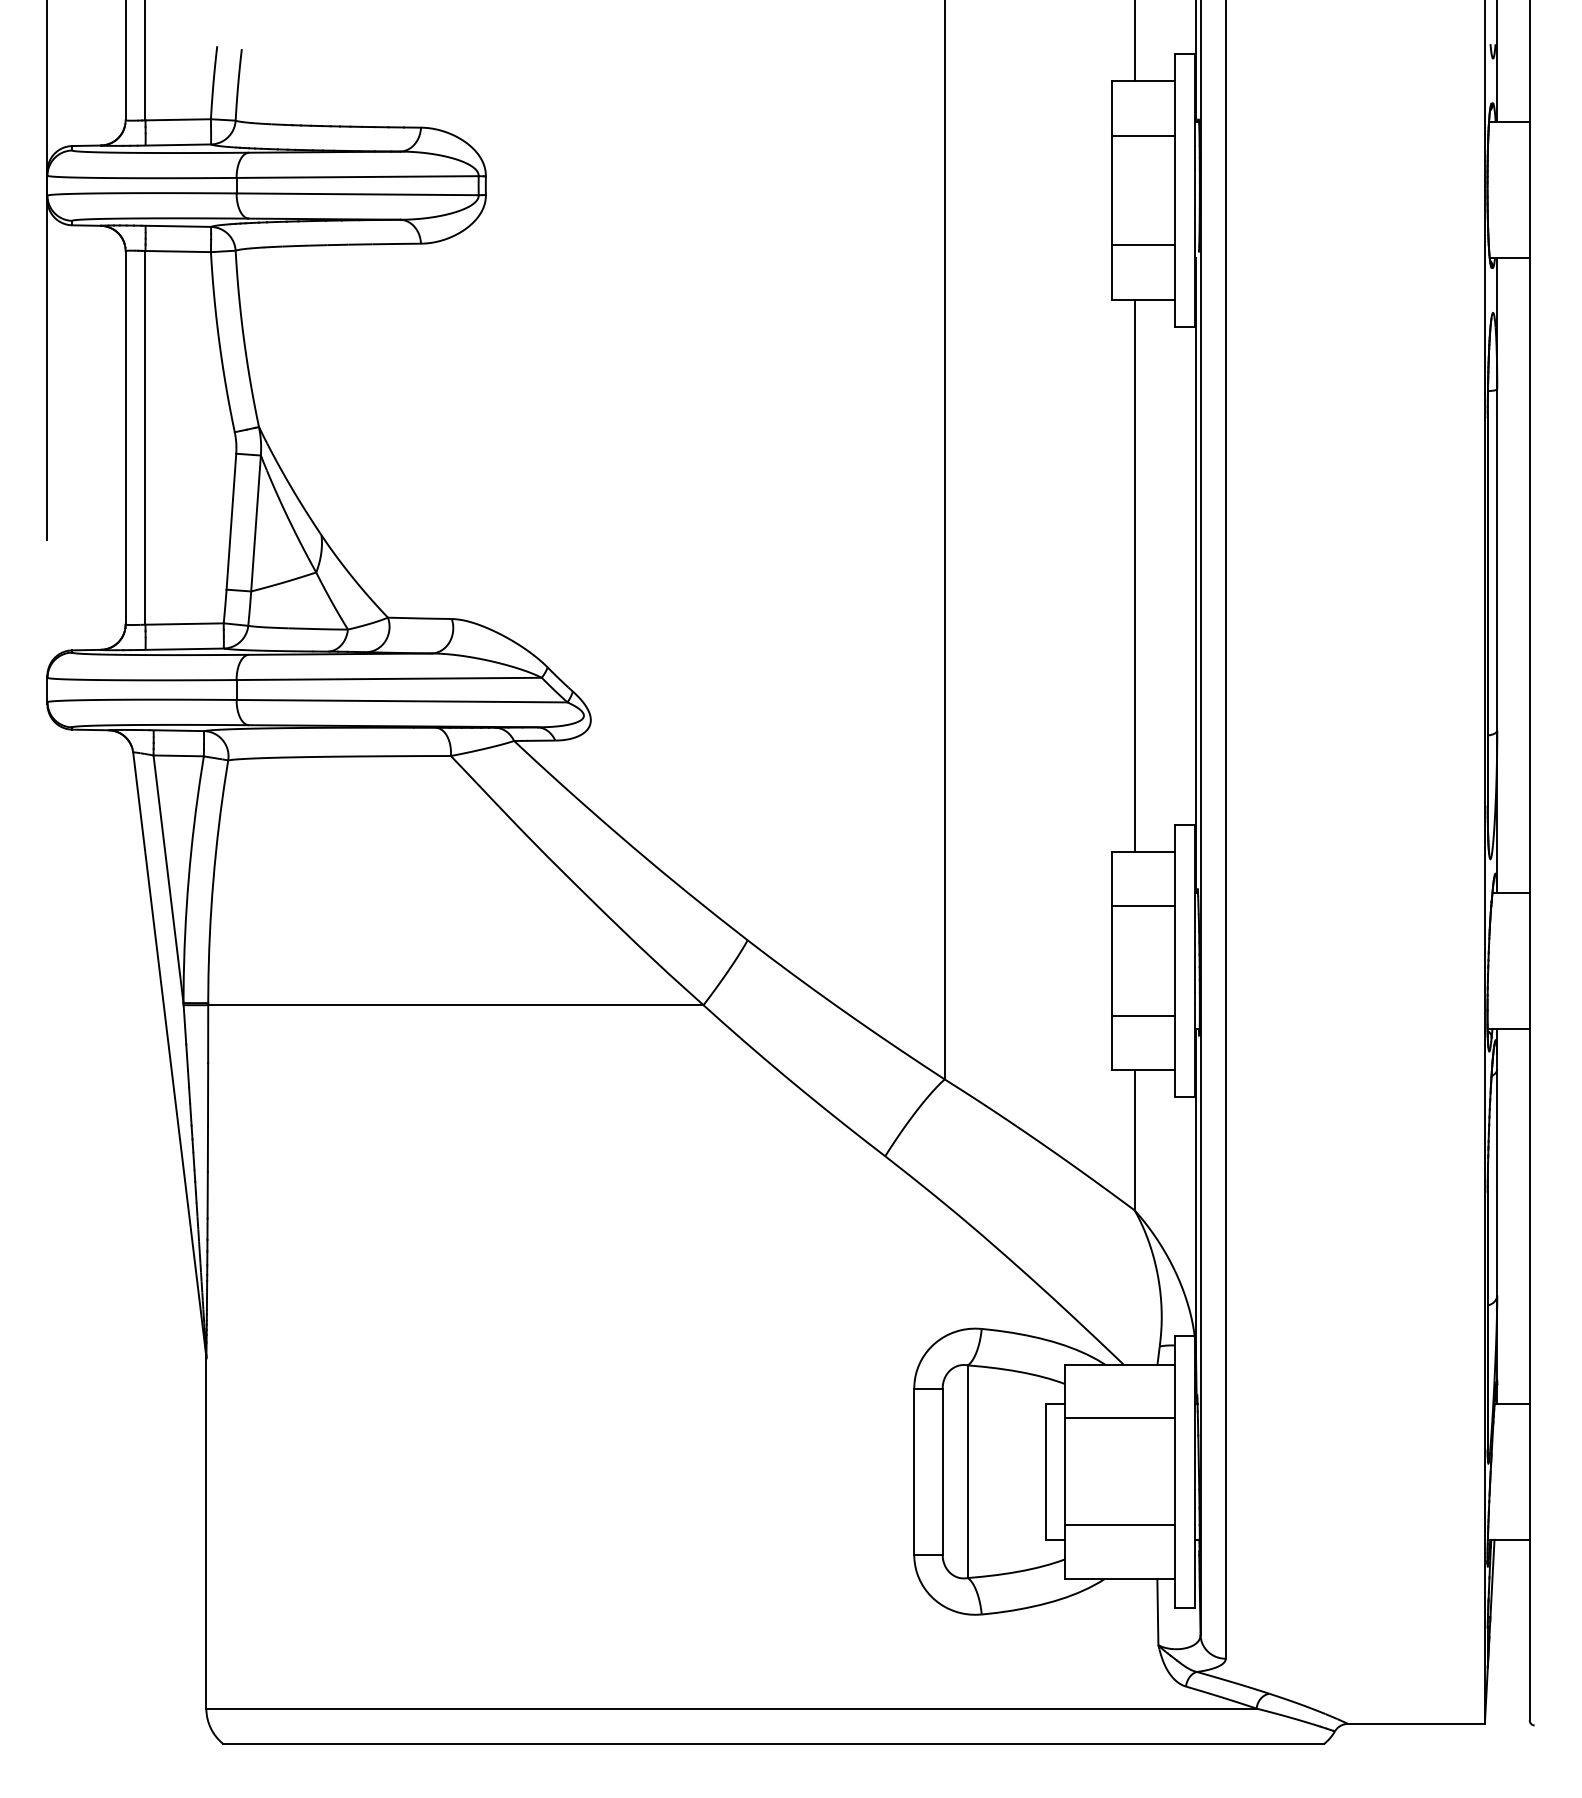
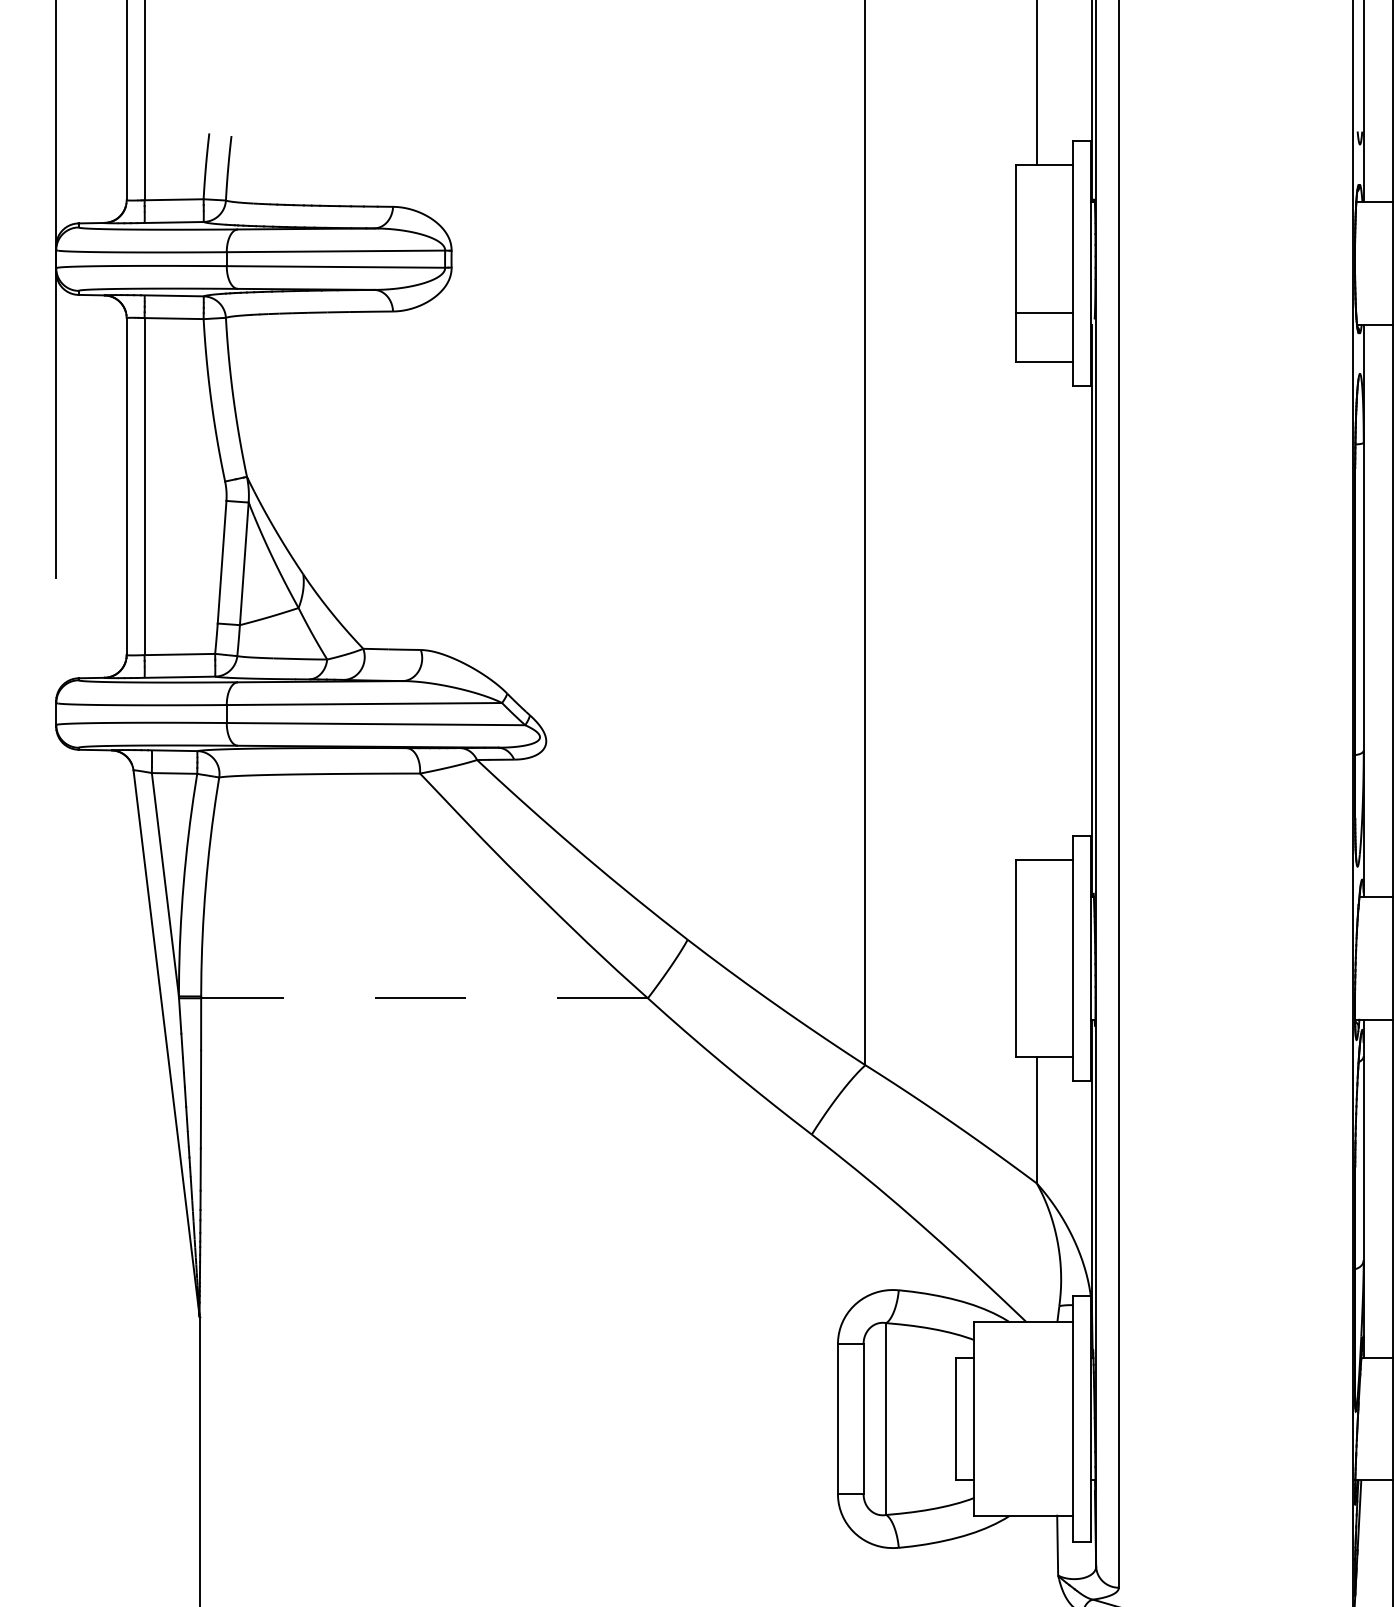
line: (1142, 135) -> (1043, 213), removed
line: (1134, 575) -> (1036, 610), removed
line: (1142, 906) -> (1043, 909), removed
line: (455, 1005) -> (424, 998), solid -> dashed
line: (1142, 1015) -> (1043, 1007), removed
line: (1119, 1418) -> (1023, 1371), removed
line: (1119, 1525) -> (1023, 1467), removed

